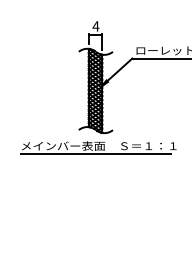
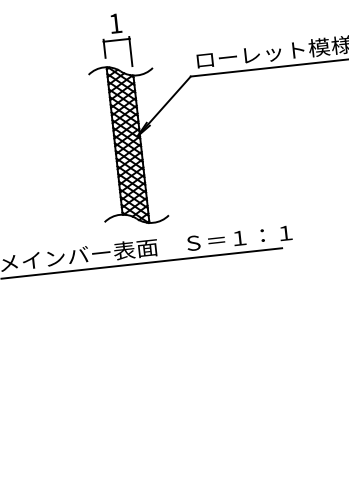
text: (95, 26) -> (114, 23), 4 -> 1

